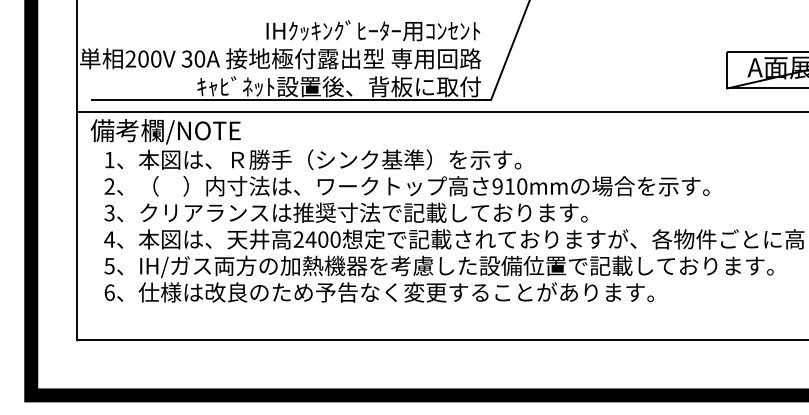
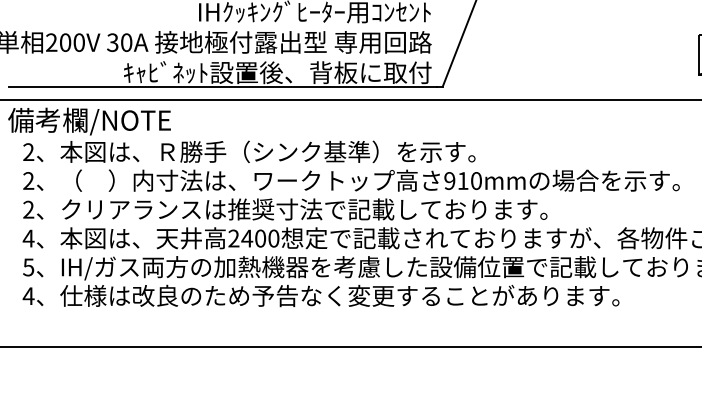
text: (109, 159) -> (28, 151), 1 -> 2
text: (109, 213) -> (28, 210), 3 -> 2
text: (109, 292) -> (28, 295), 6 -> 4

